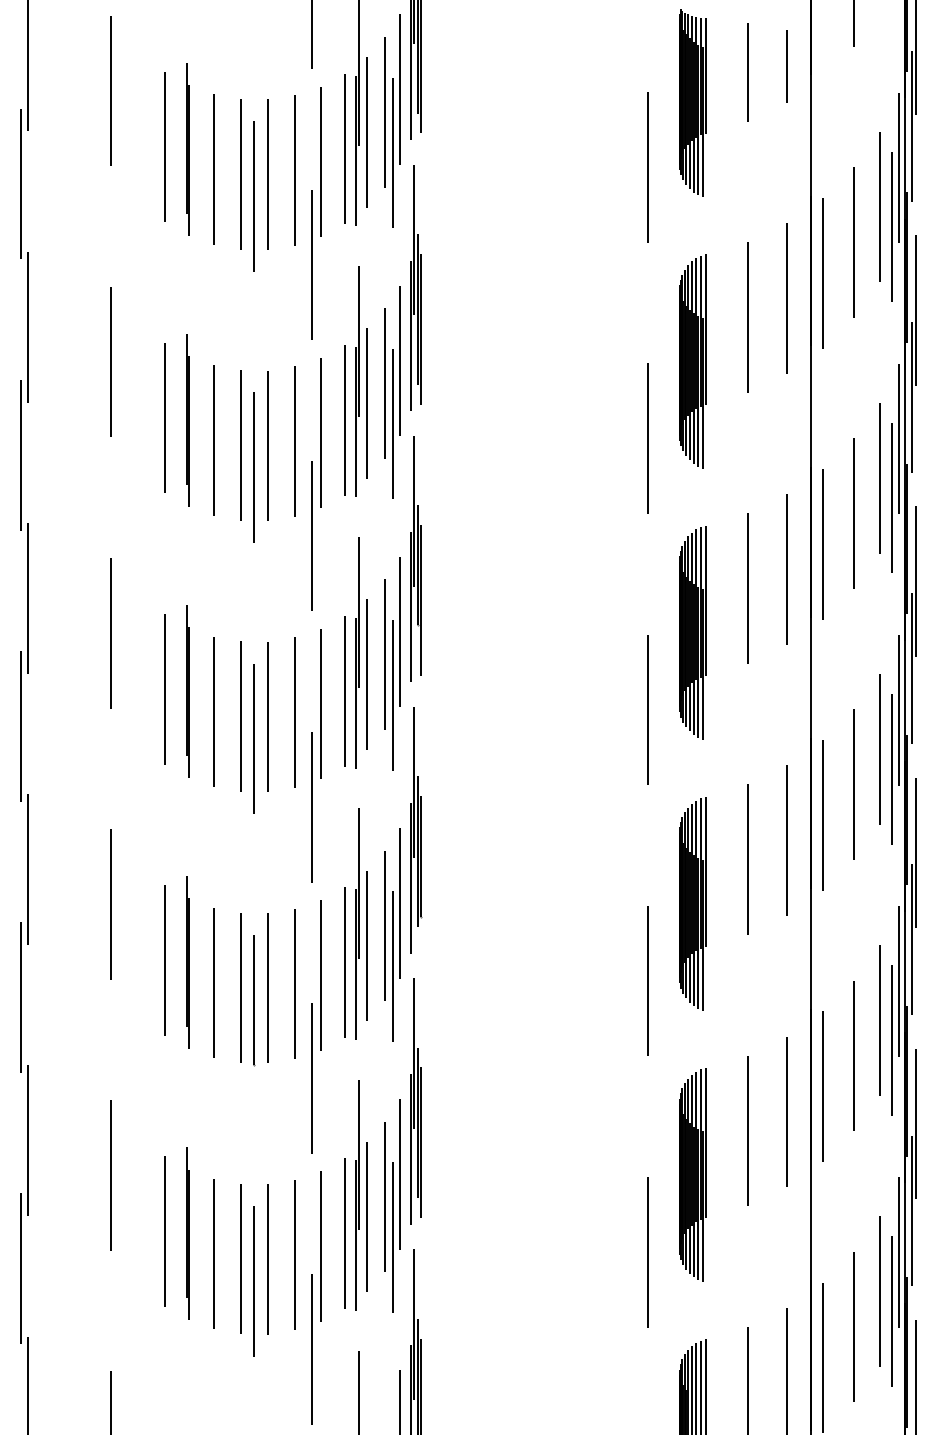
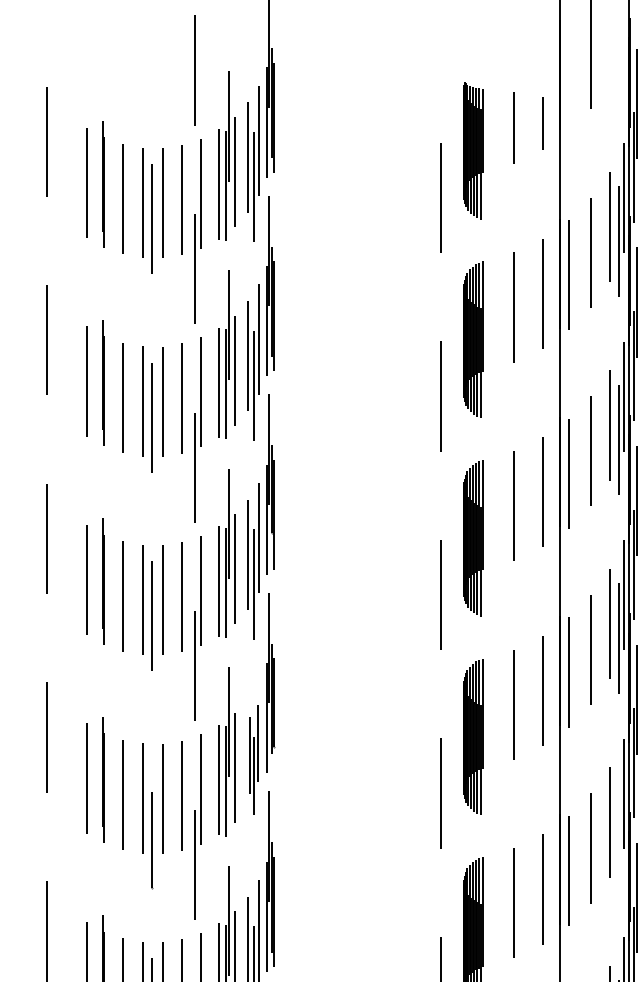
part: (392, 934) -> (253, 759), size x0.7
line: (254, 1000) -> (152, 840), moved
line: (891, 1040) -> (618, 837), removed

